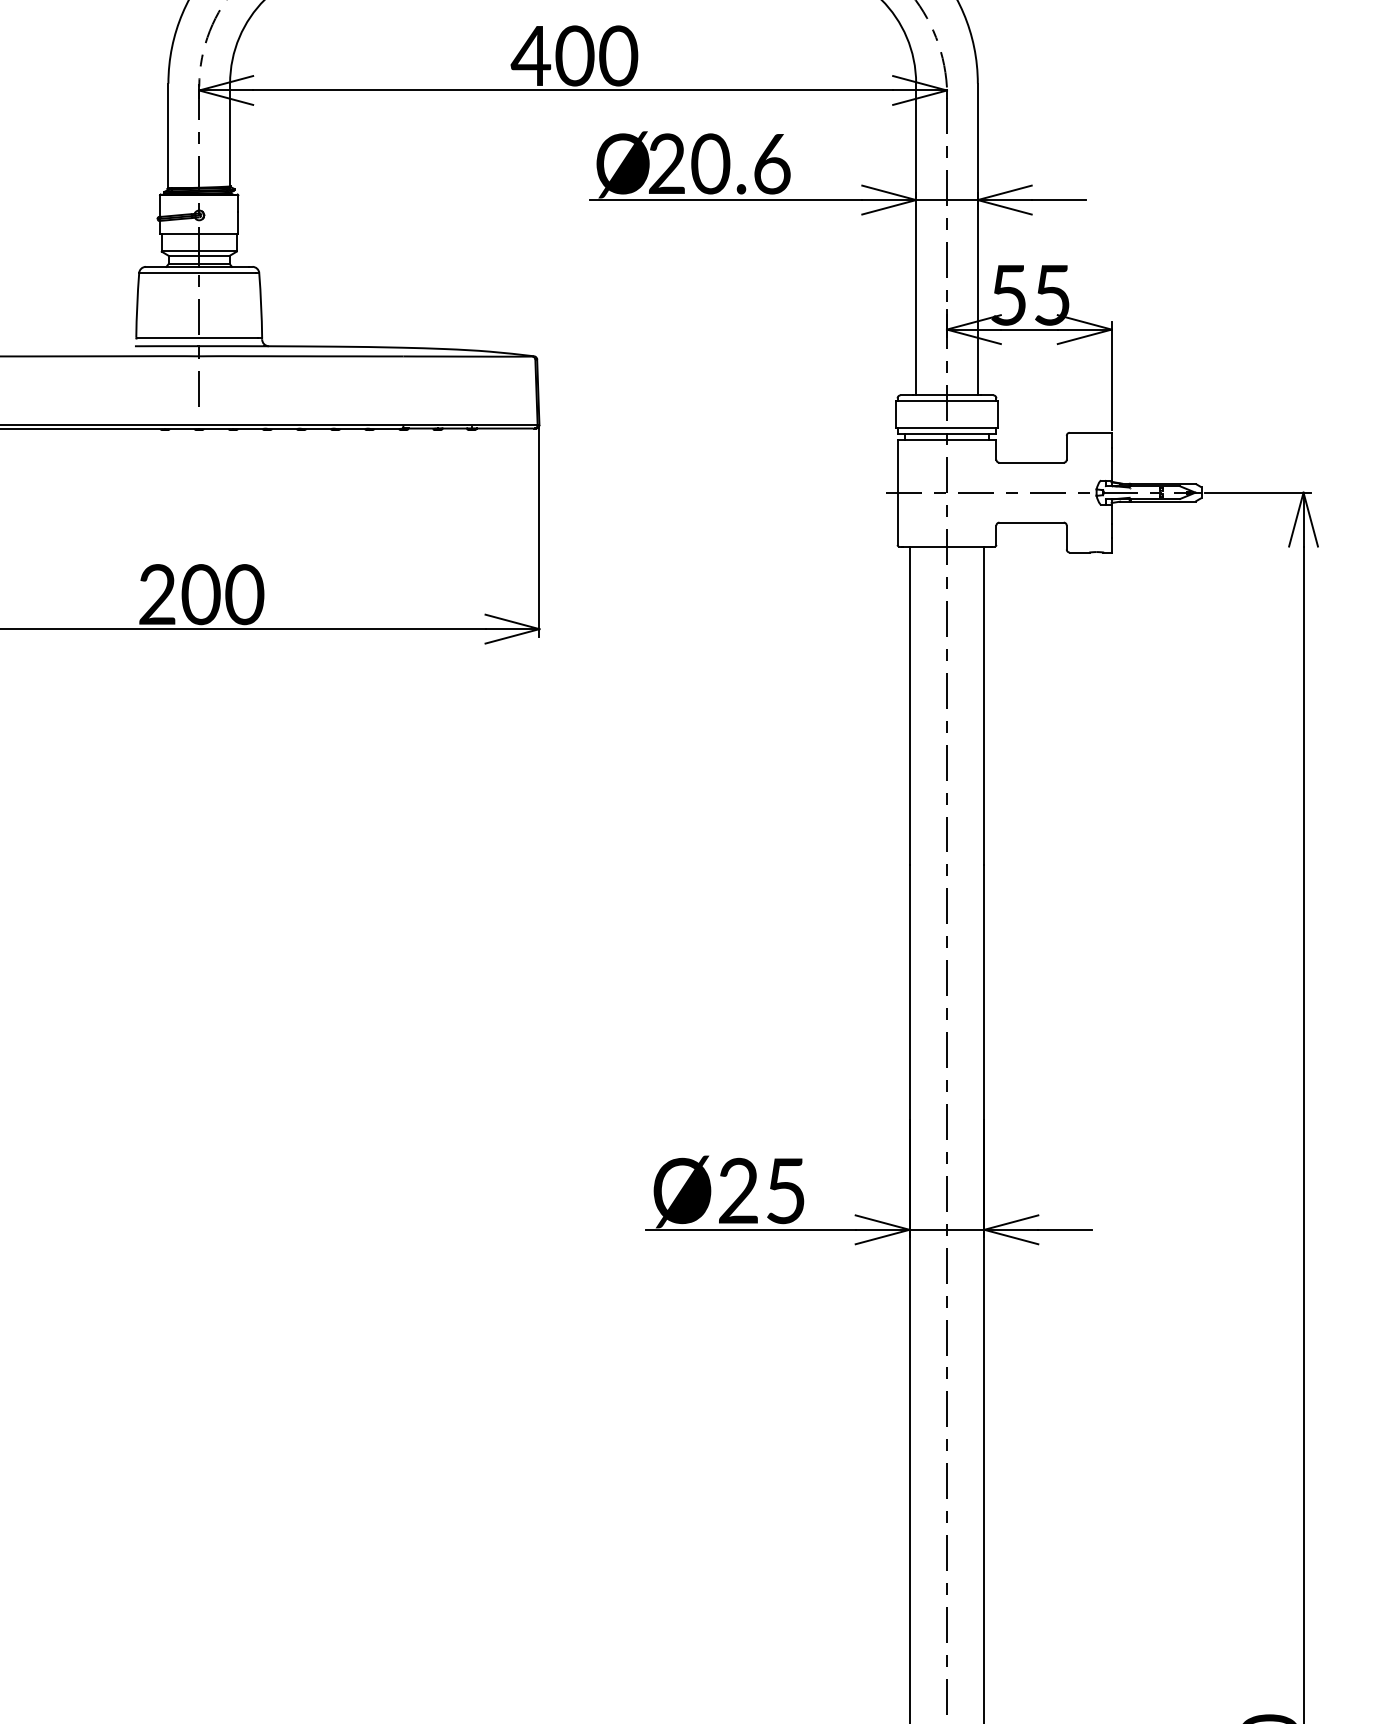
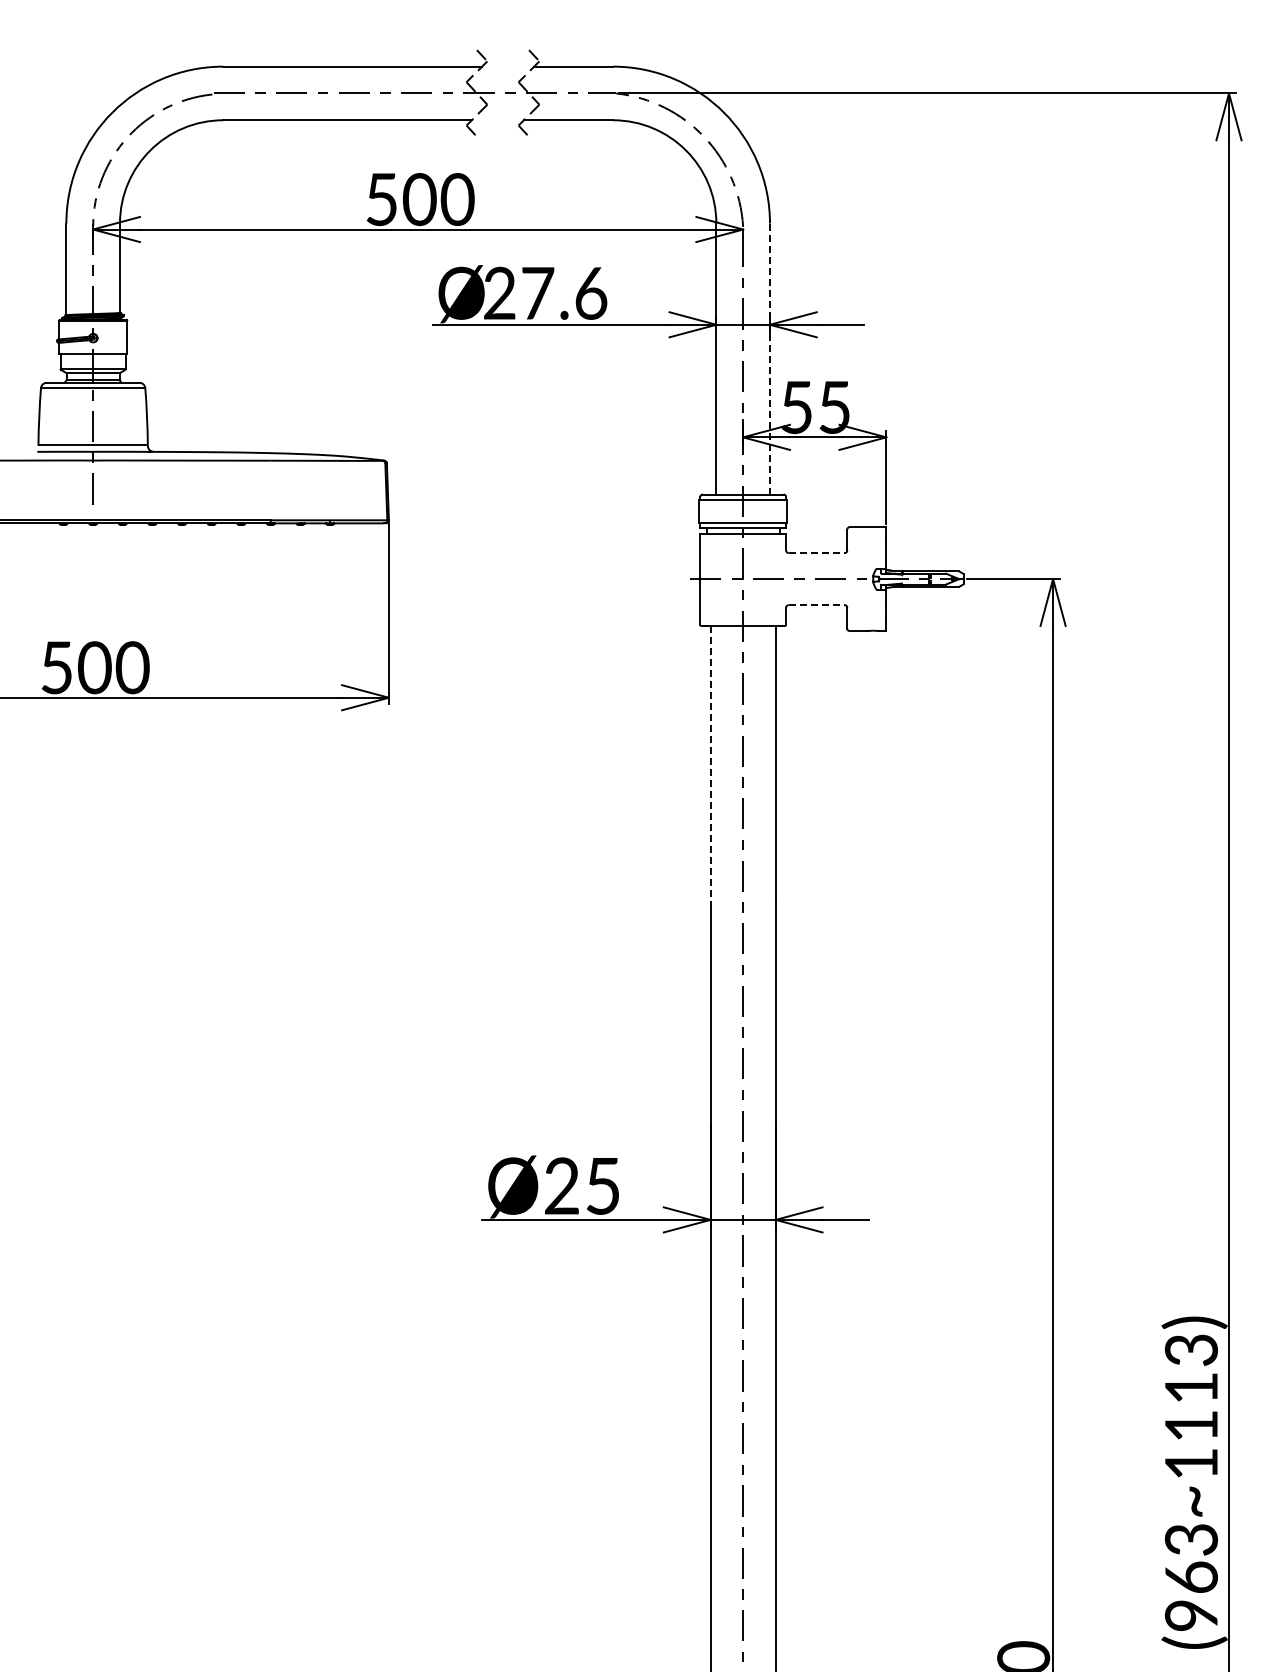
text: (529, 55) -> (380, 199), 400 -> 500
text: (710, 162) -> (537, 292), 20.6 -> 27.6
line: (977, 238) -> (769, 358), solid -> dashed
line: (1031, 463) -> (816, 553), solid -> dashed
line: (1031, 523) -> (816, 605), solid -> dashed
text: (157, 594) -> (56, 667), 200 -> 500
line: (909, 705) -> (710, 764), solid -> dashed

